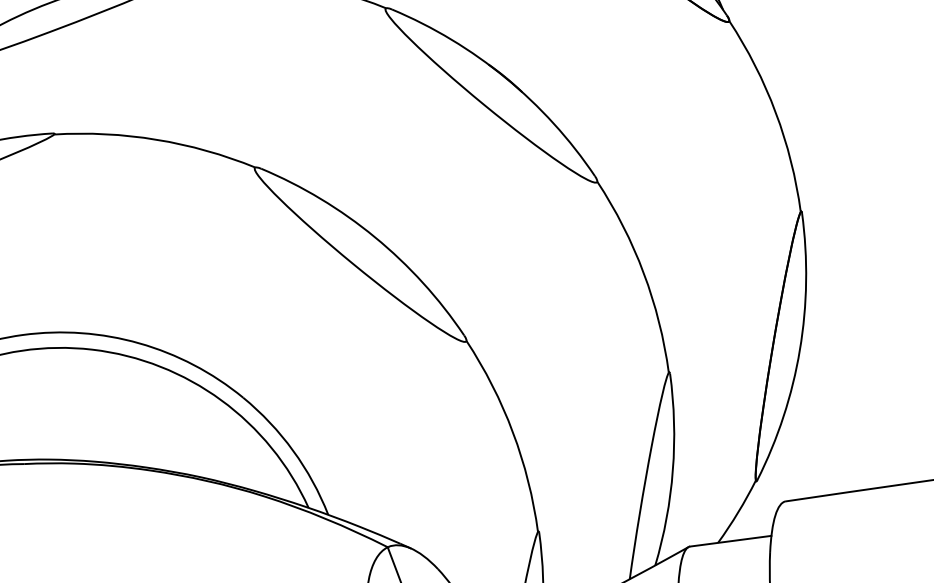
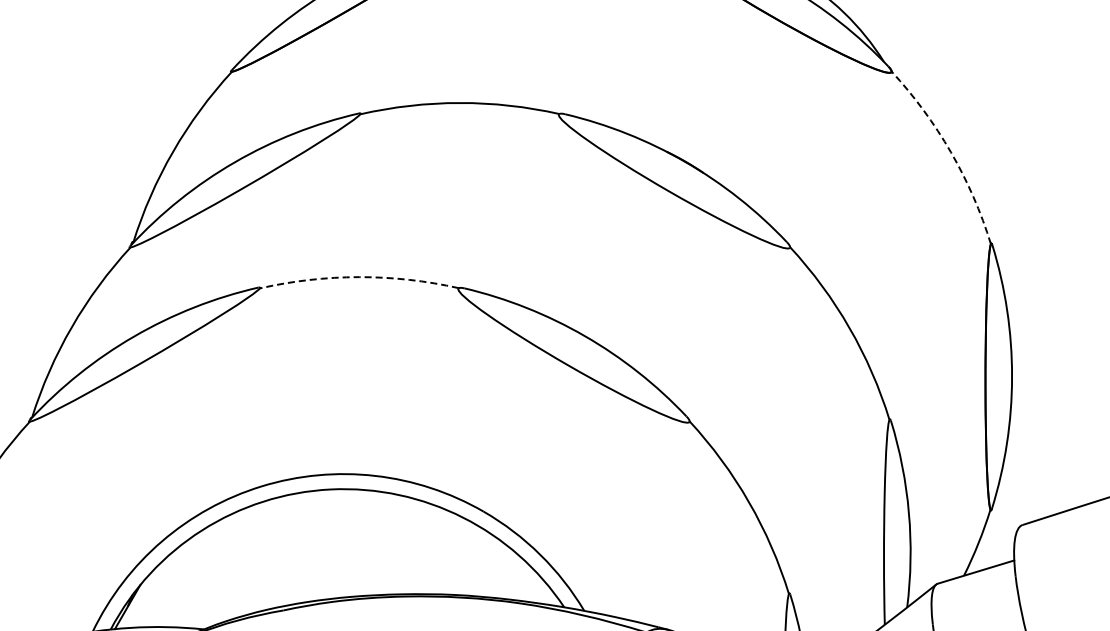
arc: (775, 112) -> (950, 152), solid -> dashed
arc: (156, 140) -> (359, 277), solid -> dashed

